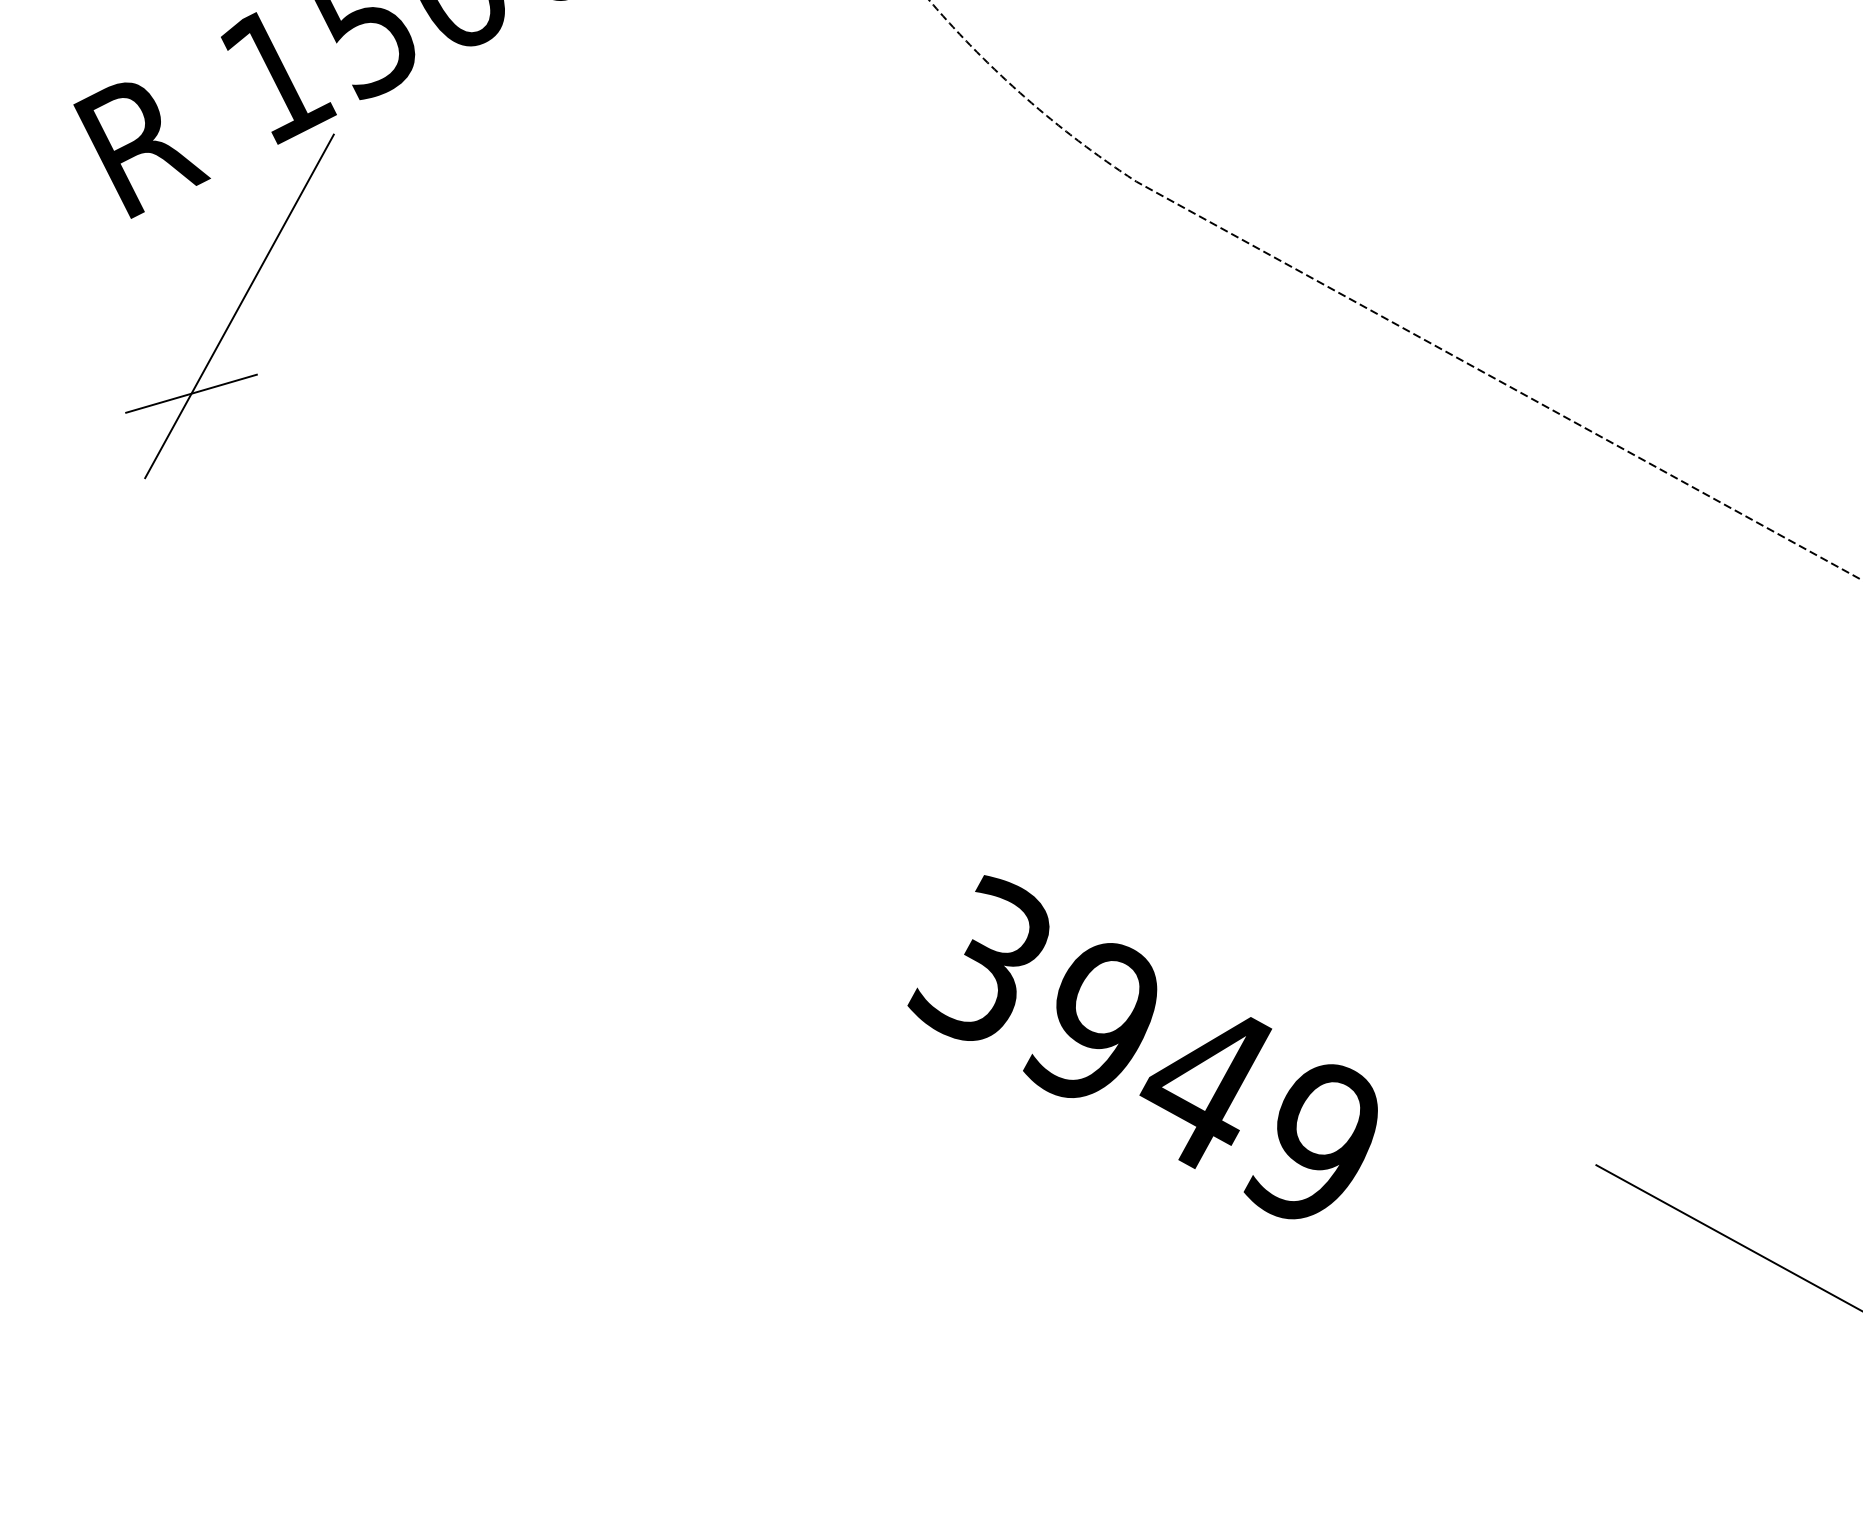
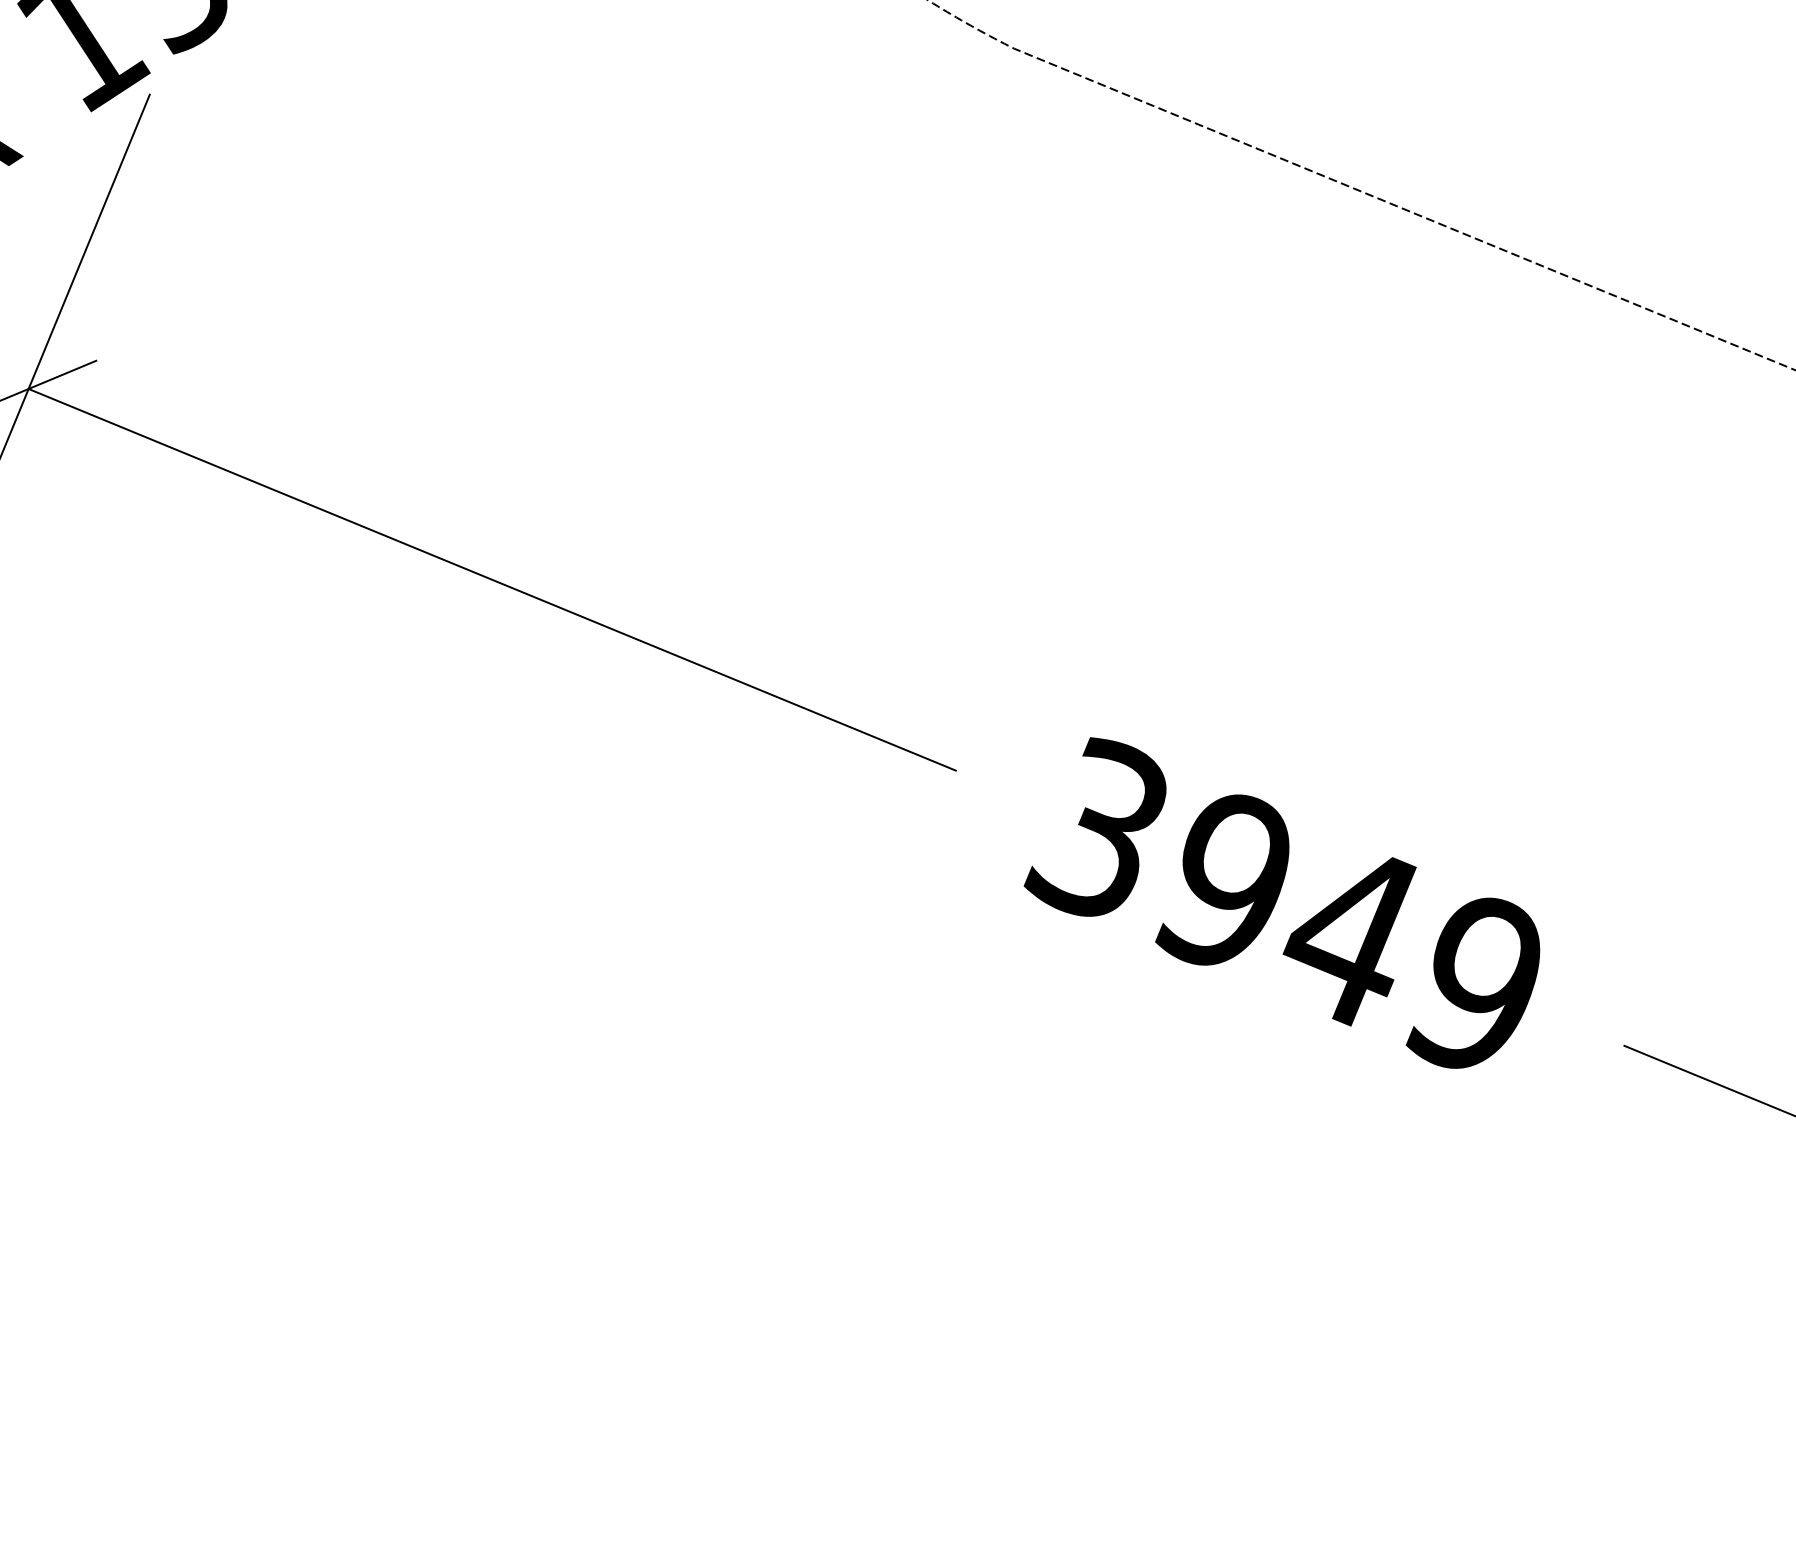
line: (599, 617) -> (492, 579), added
text: (1142, 1047) -> (1280, 902), moved

